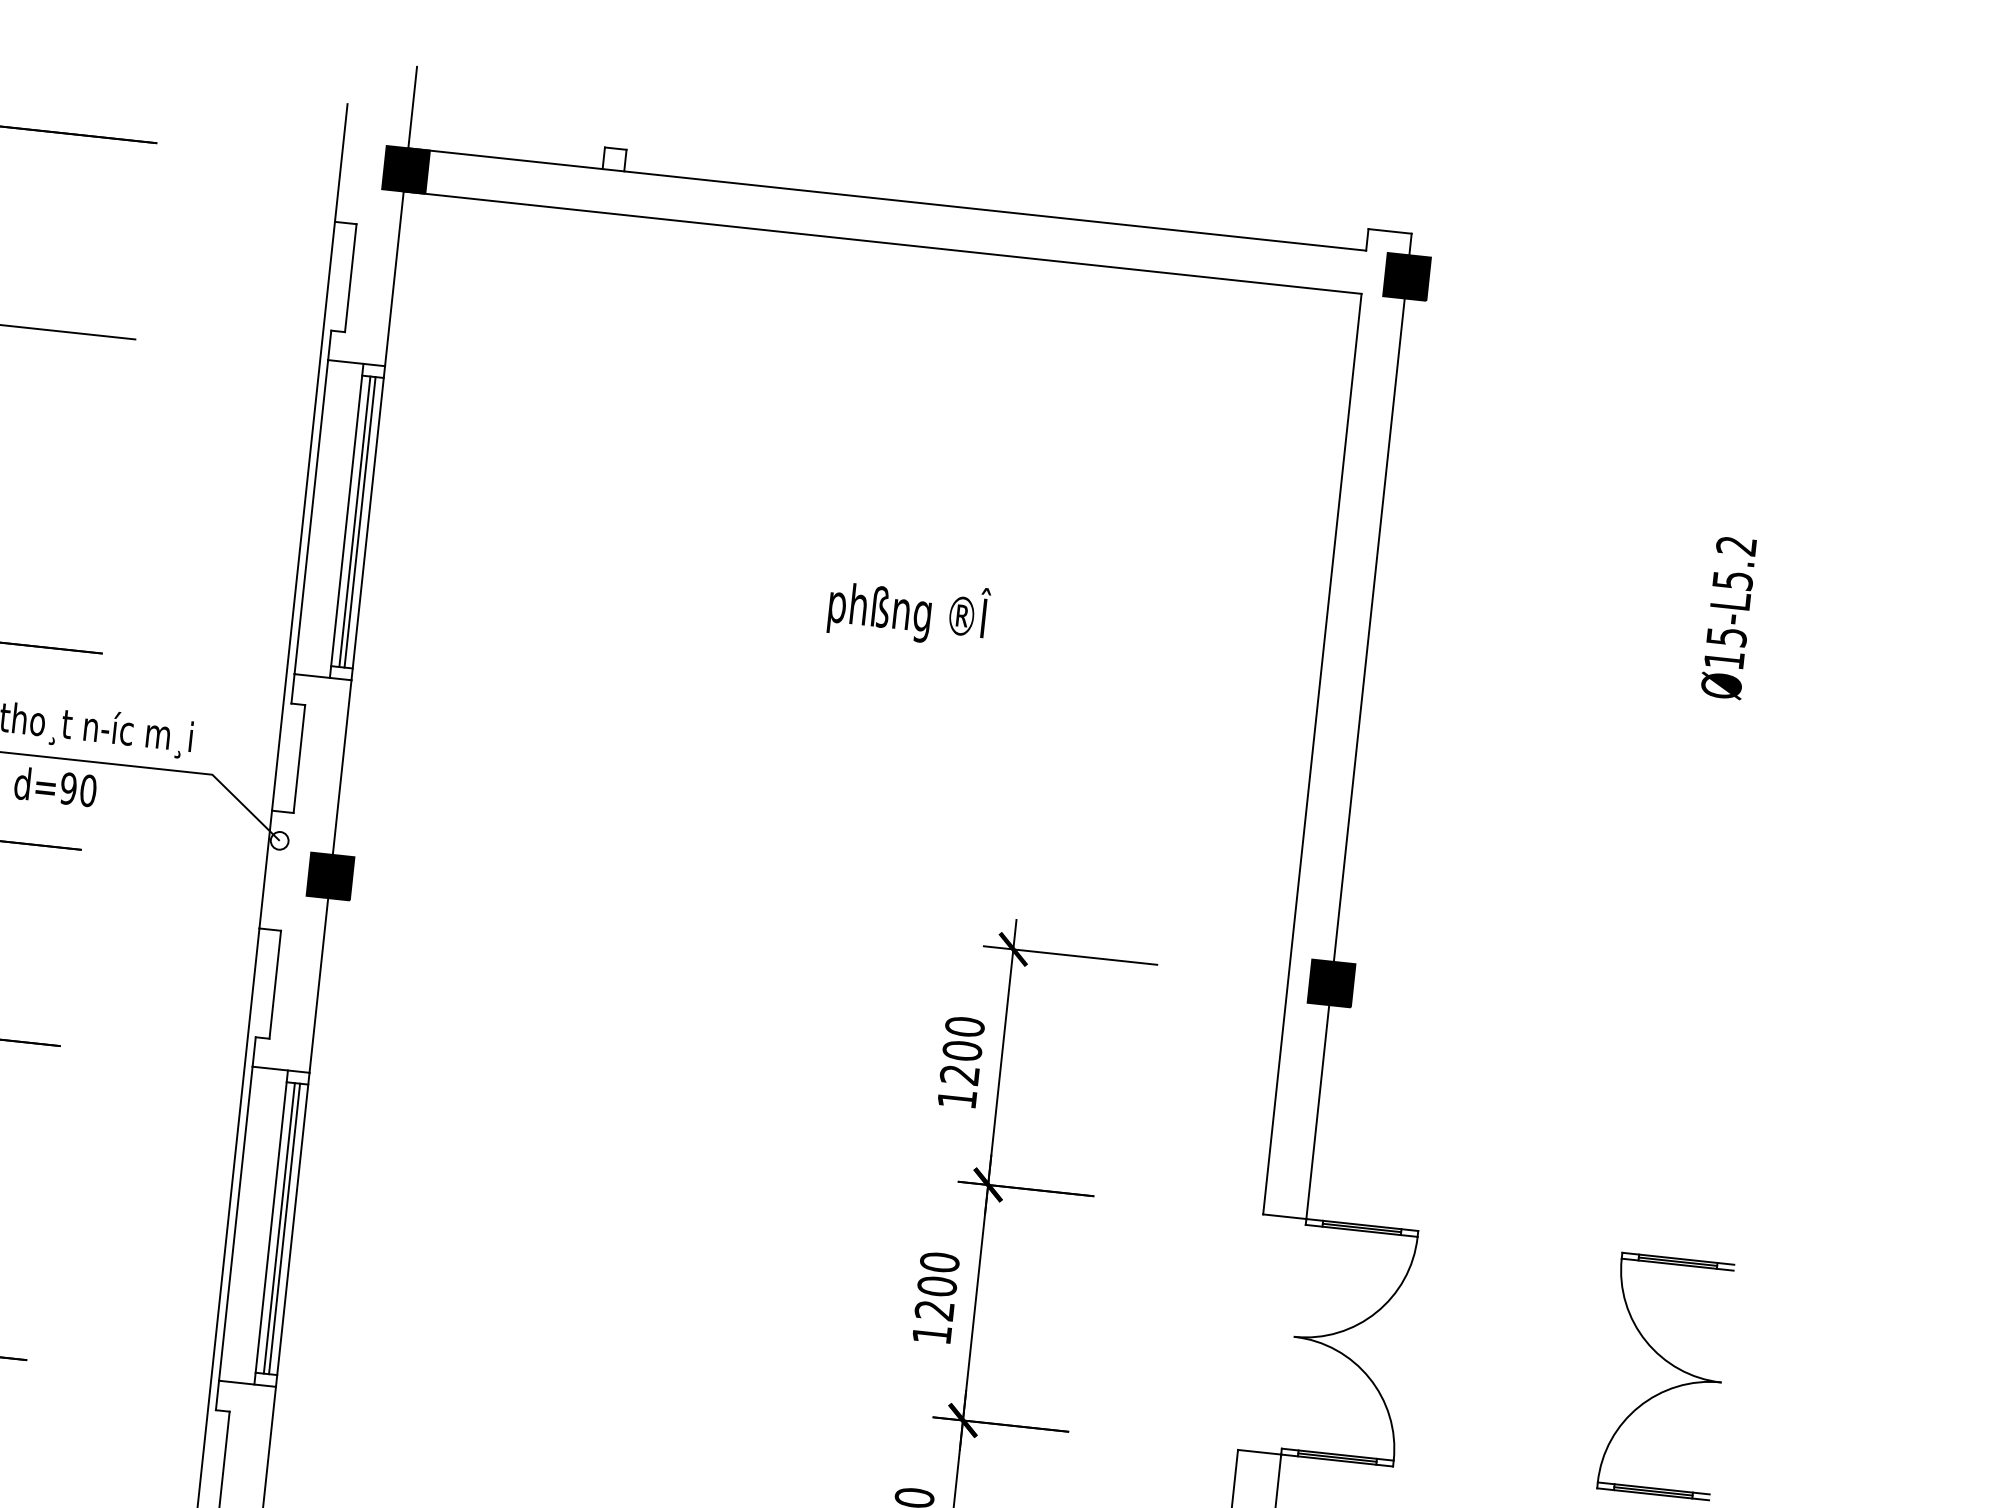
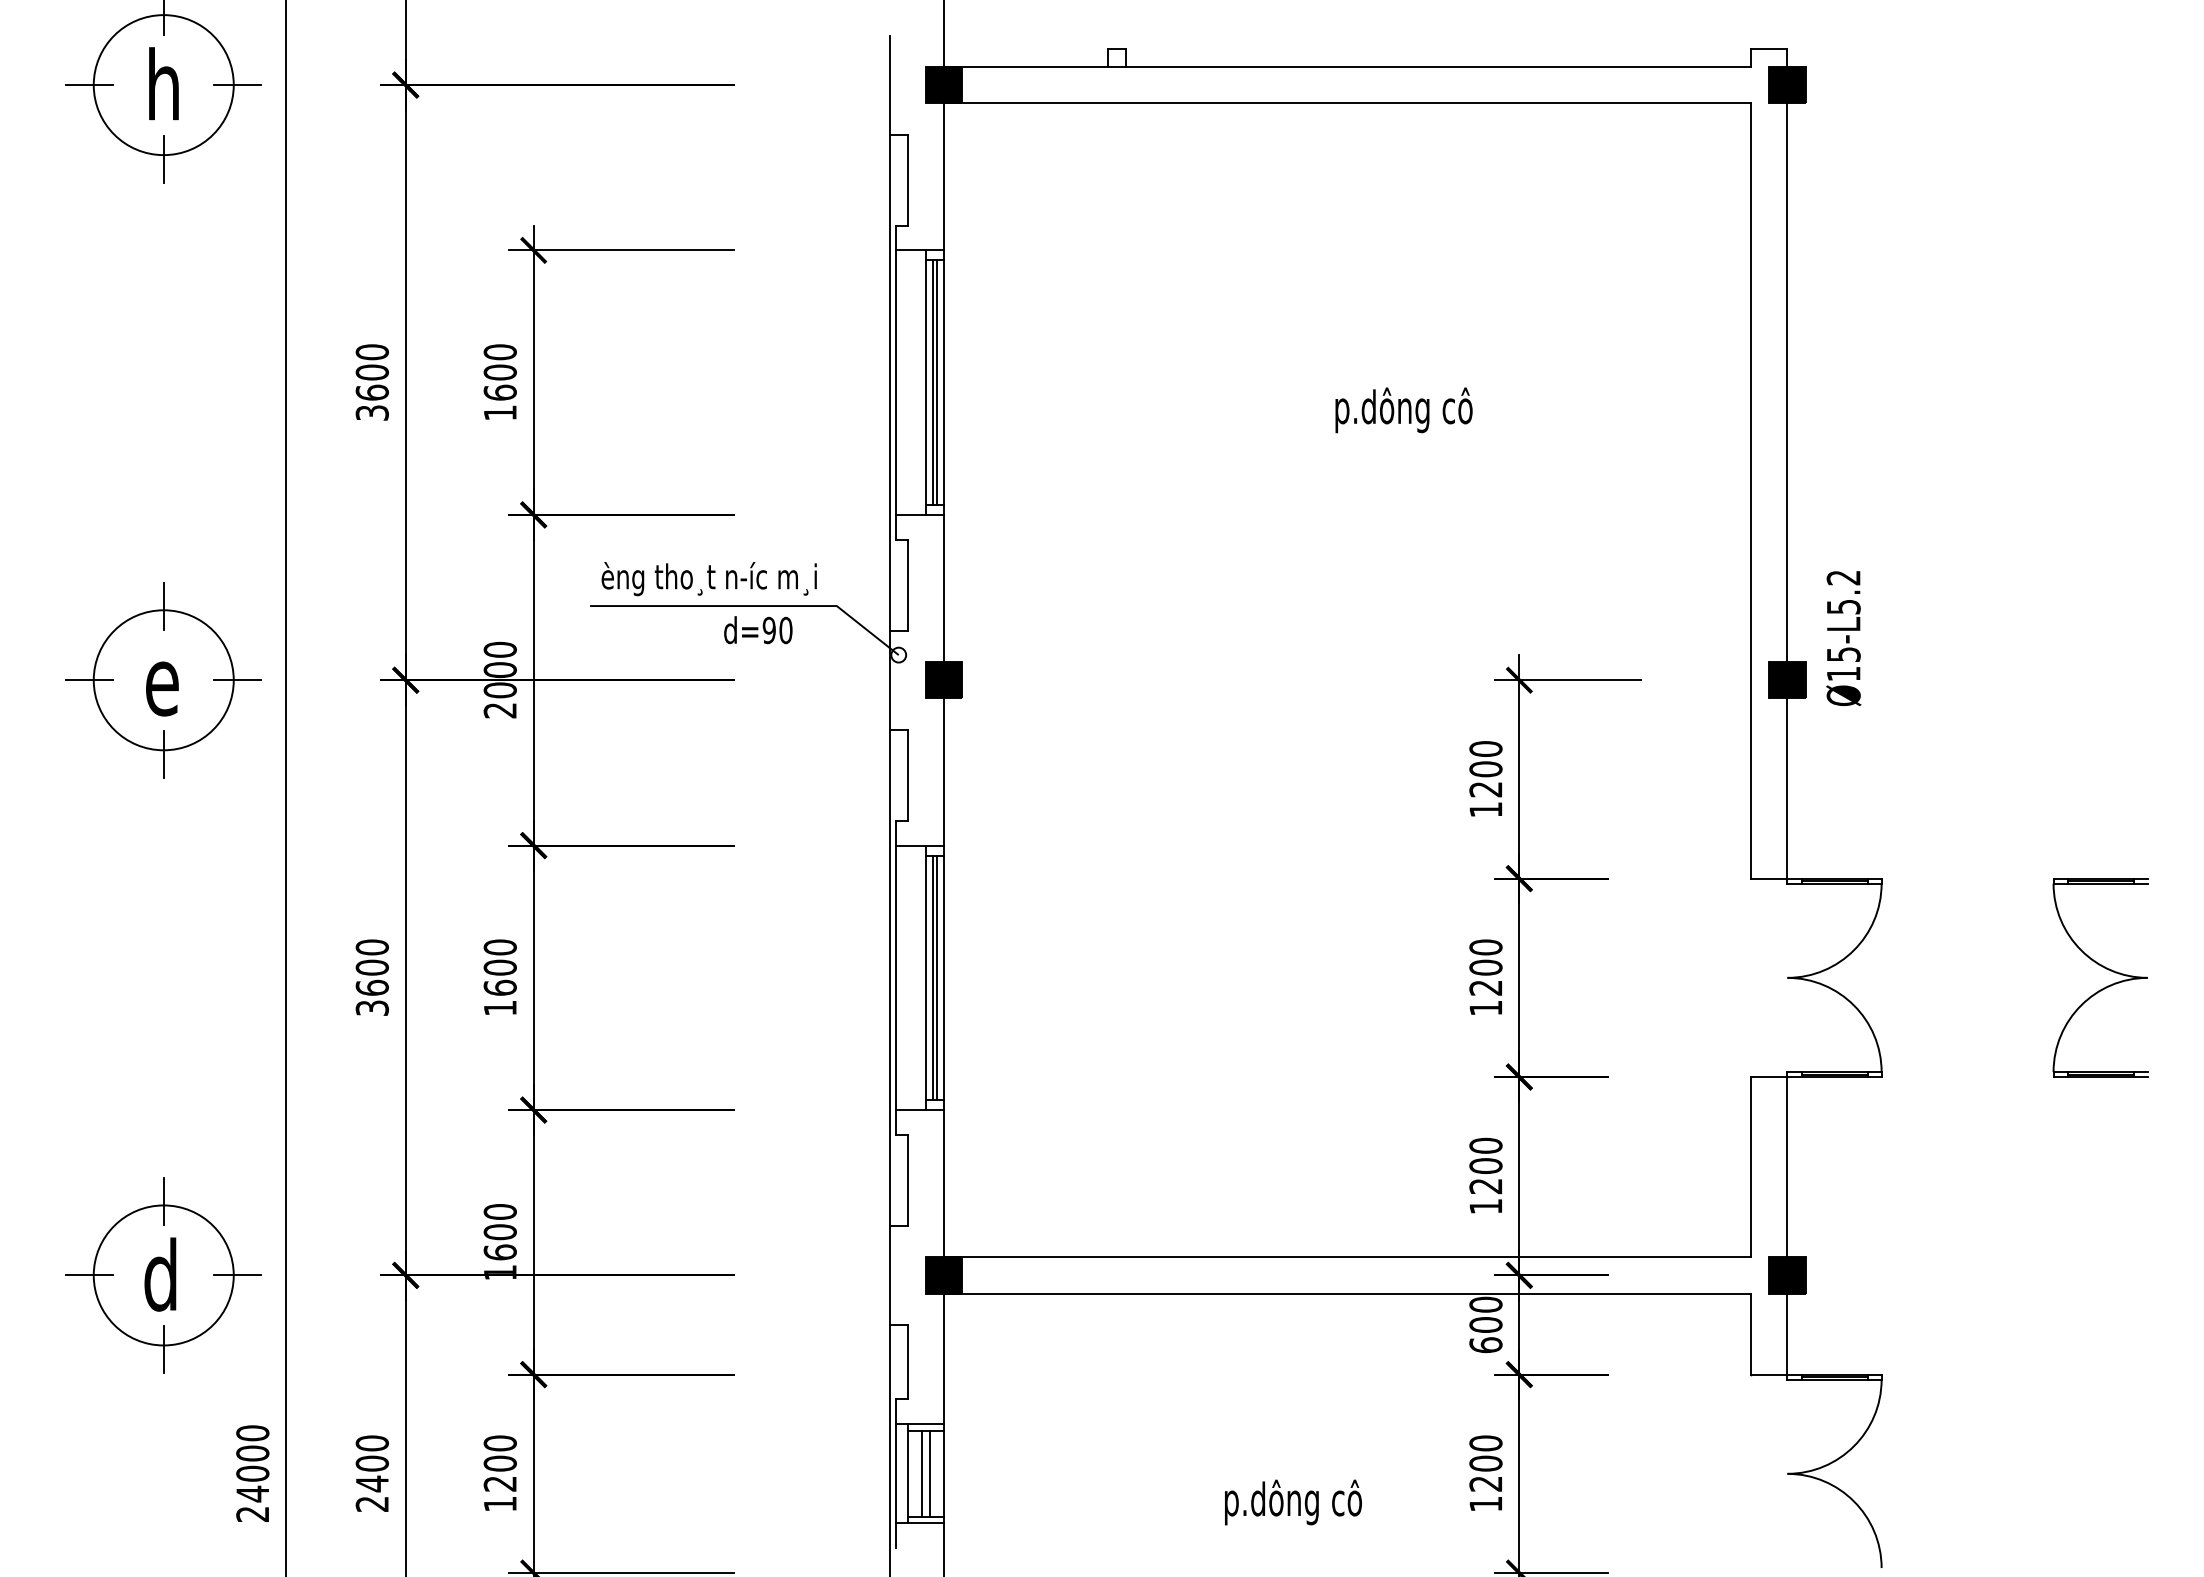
text: (921, 612) -> (1412, 407), phßng ®Î -> p.dông cô
text: (1728, 617) -> (1843, 638), moved
text: (55, 787) -> (758, 630), moved

